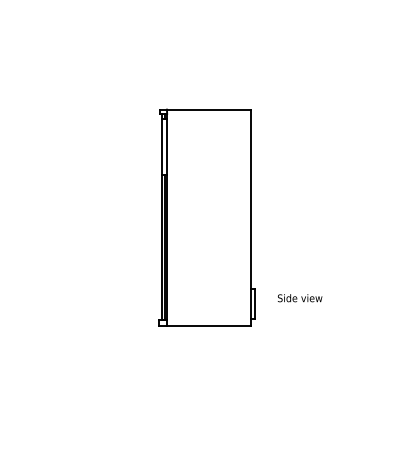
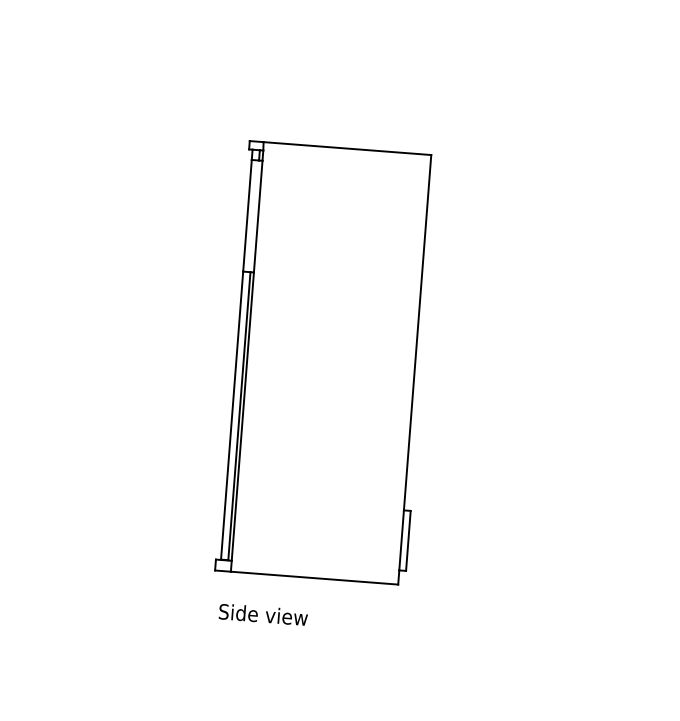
text: (299, 298) -> (262, 615), moved

